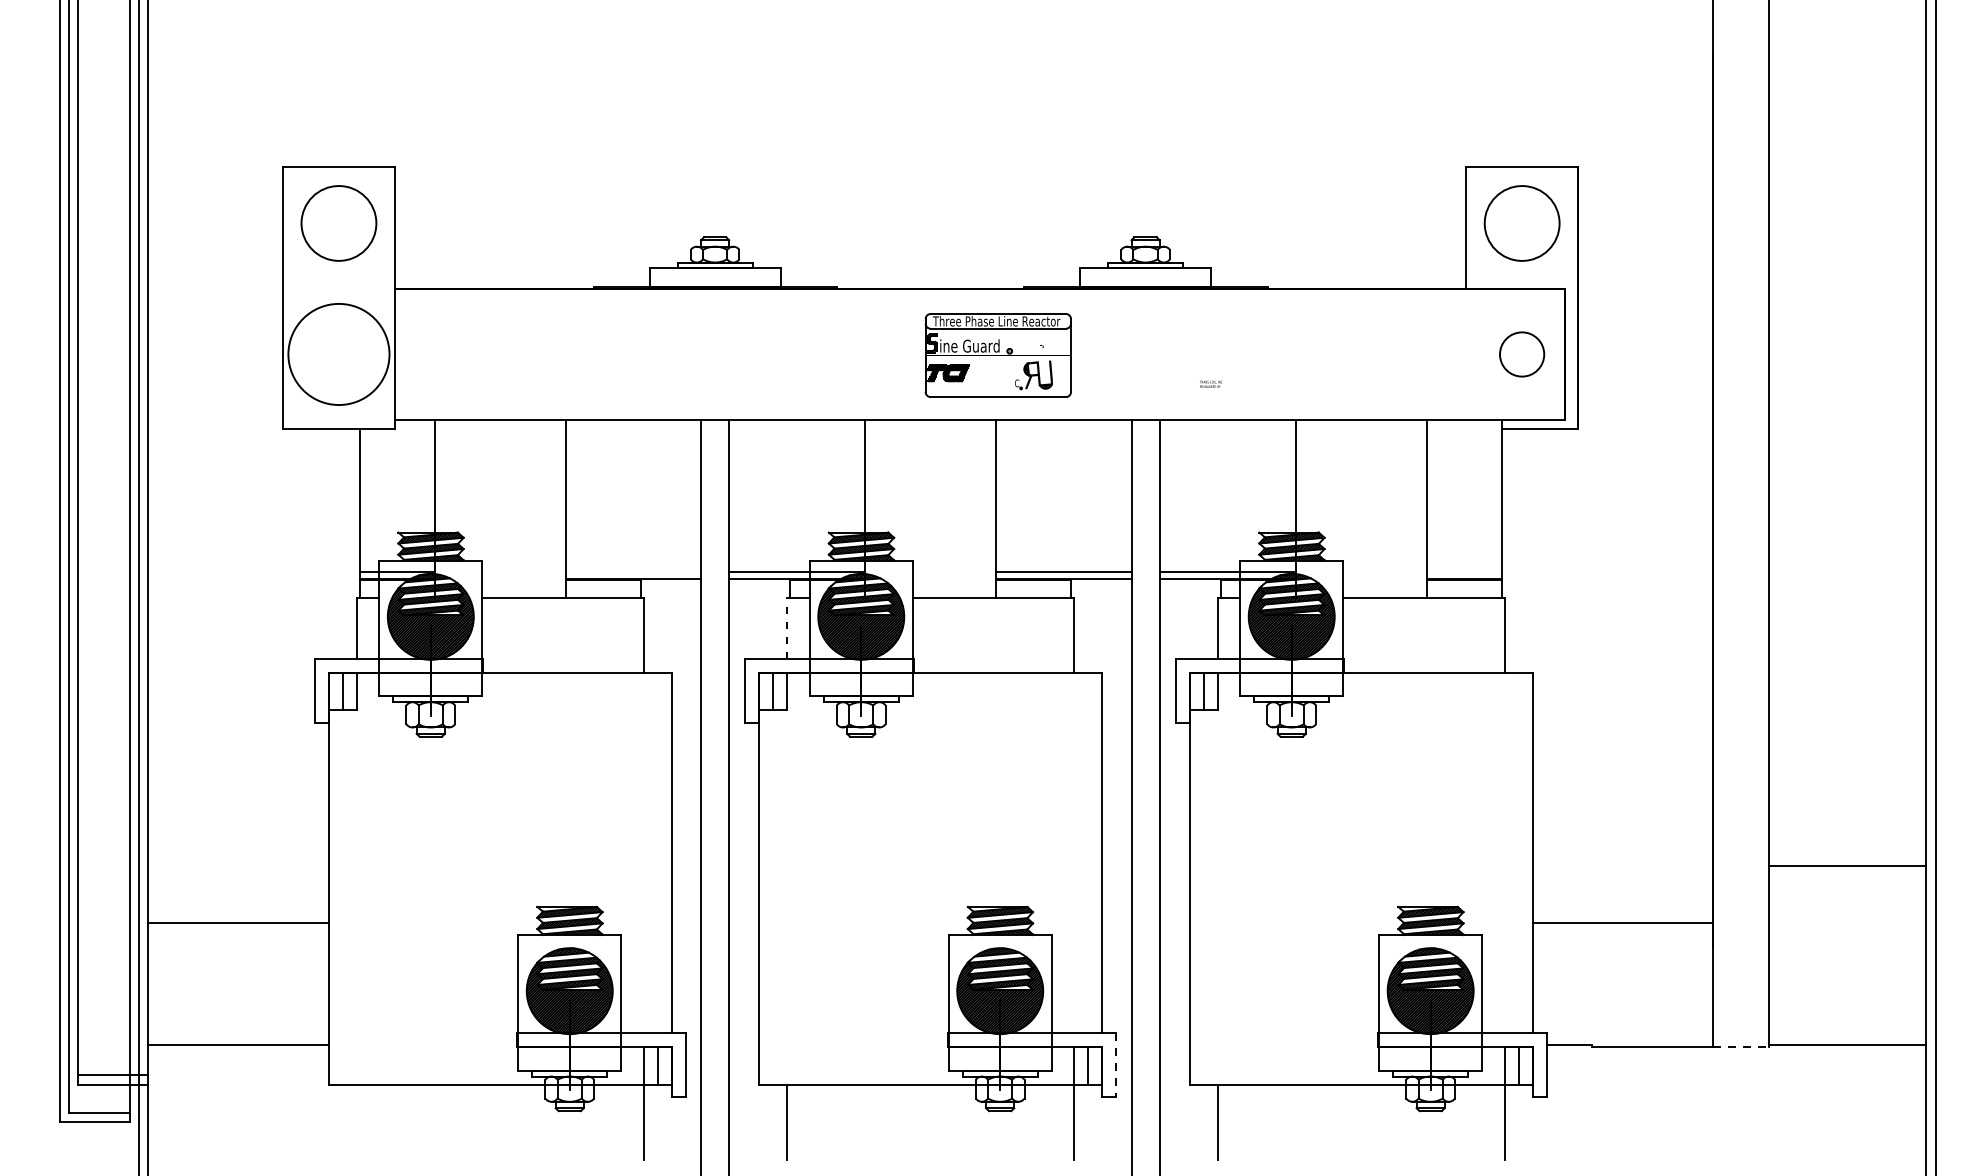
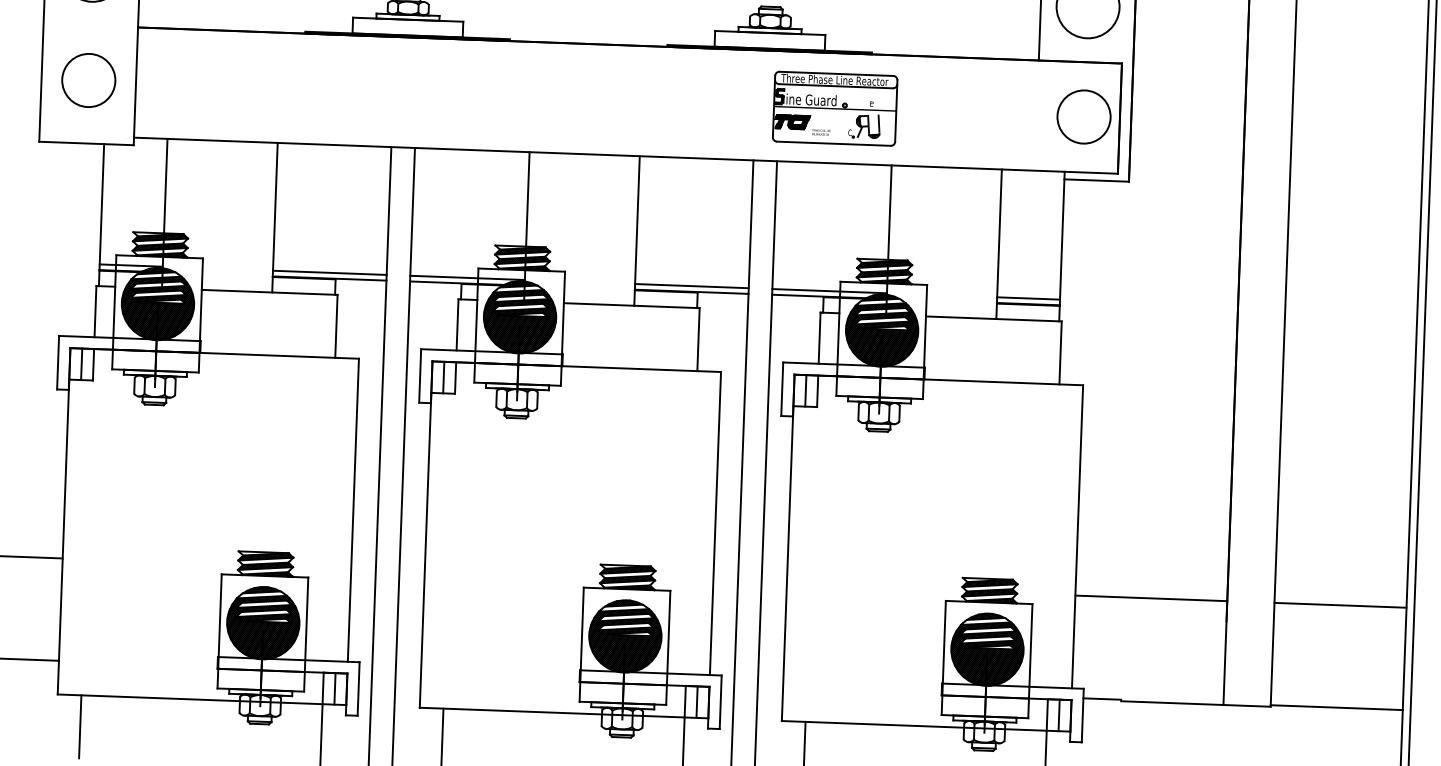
circle: (338, 354) -> (88, 80), size x0.62
circle: (1521, 354) -> (1083, 117), size x1.43
part: (997, 355) -> (834, 108), moved
line: (633, 572) -> (329, 273), added
line: (1463, 572) -> (1027, 298), added
line: (787, 628) -> (457, 324), dashed -> solid
line: (1847, 866) -> (1340, 605), moved
line: (1741, 1046) -> (1247, 705), dashed -> solid
line: (1116, 1065) -> (720, 702), dashed -> solid
line: (356, 1121) -> (79, 726), added

